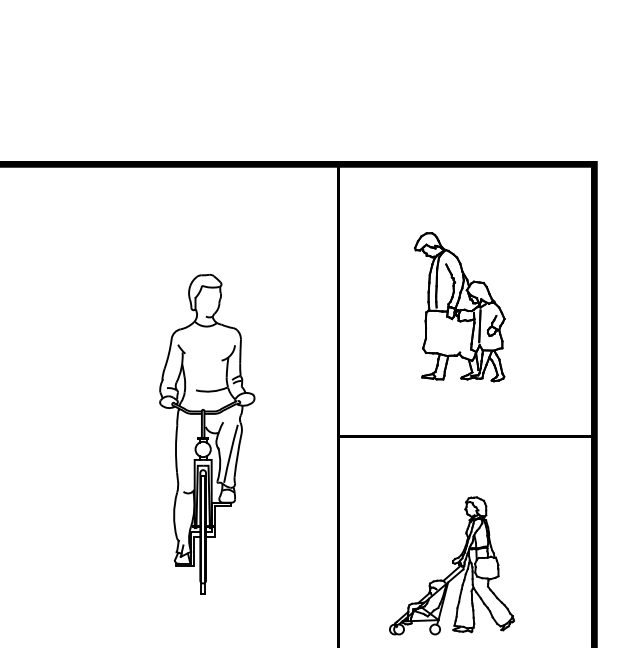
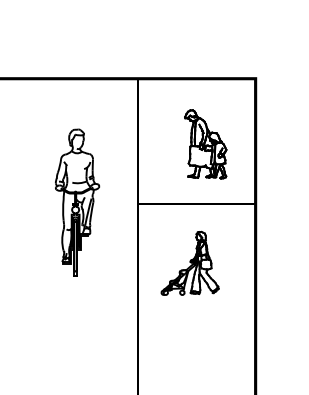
part: (459, 307) -> (205, 144), moved

